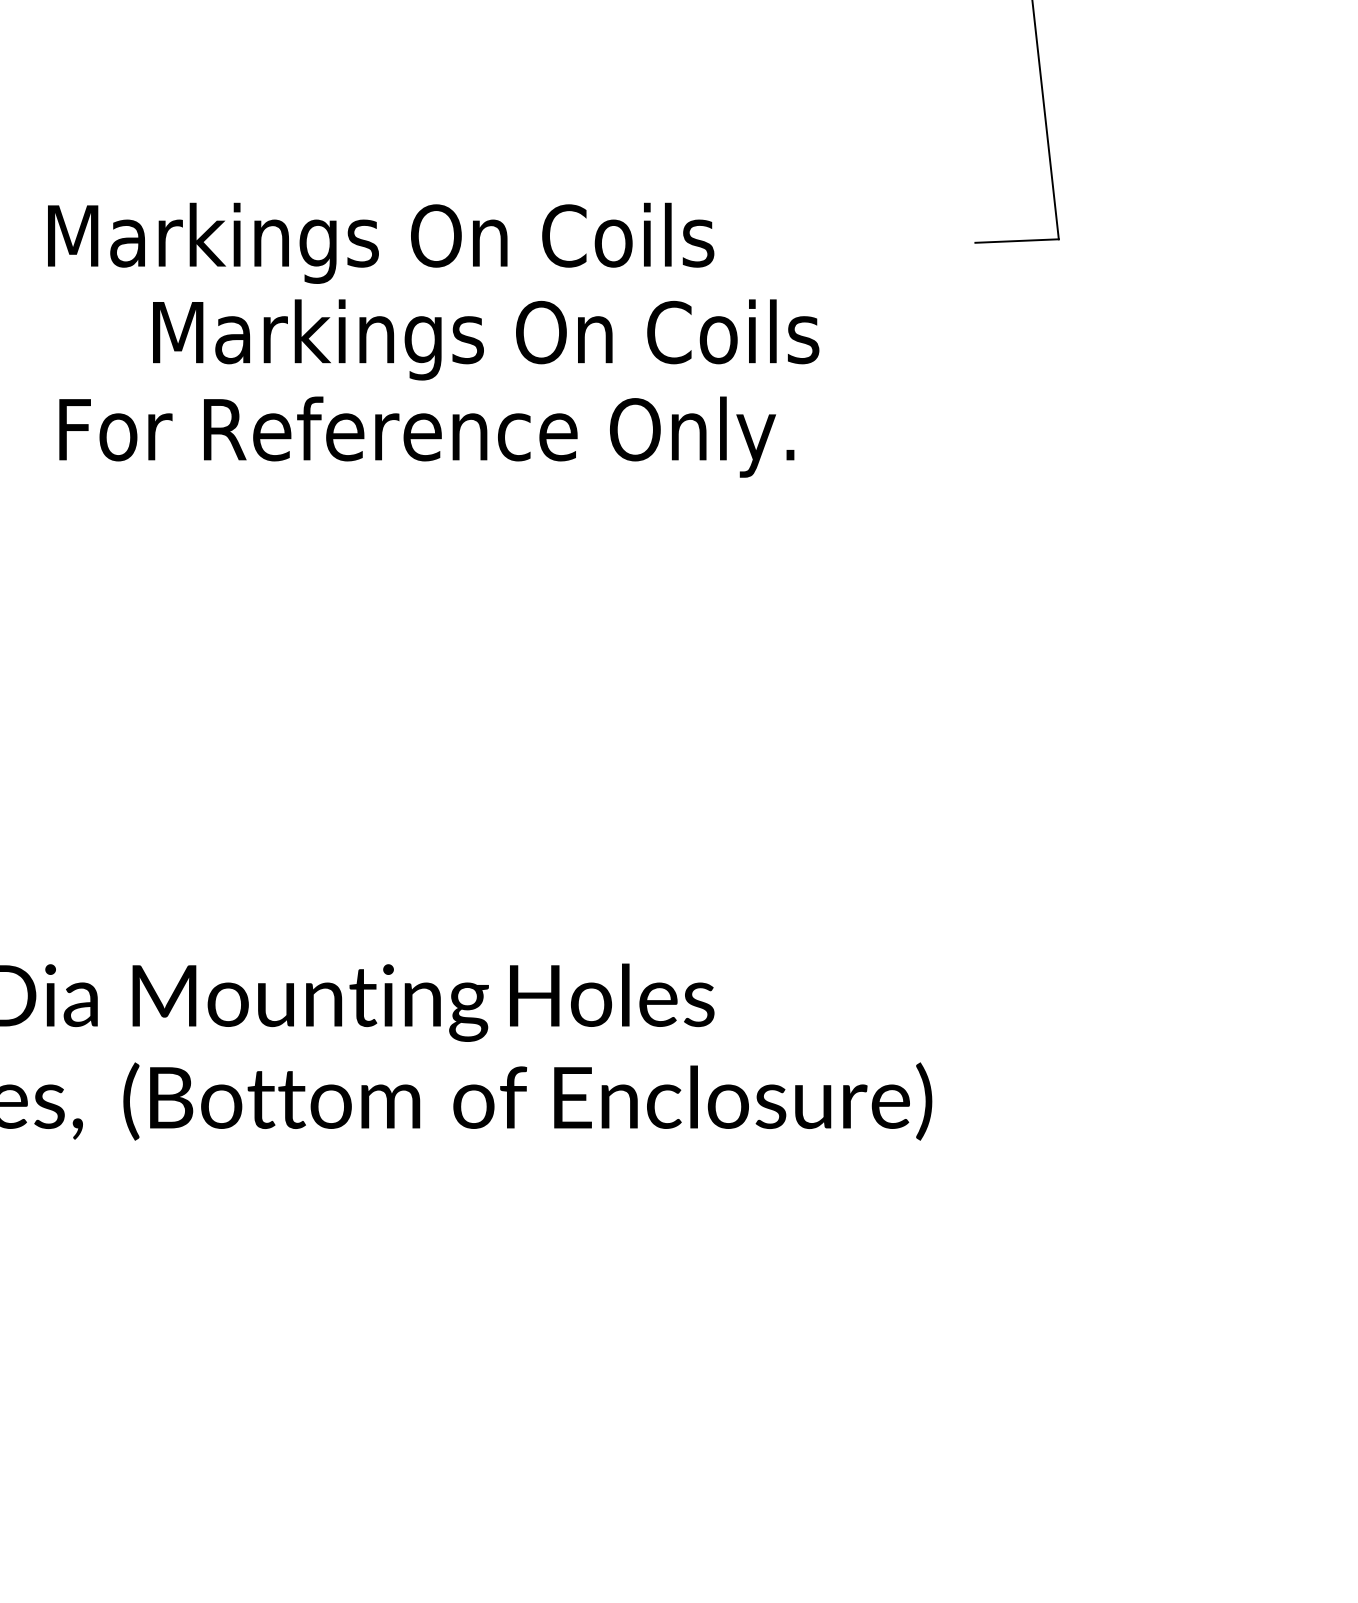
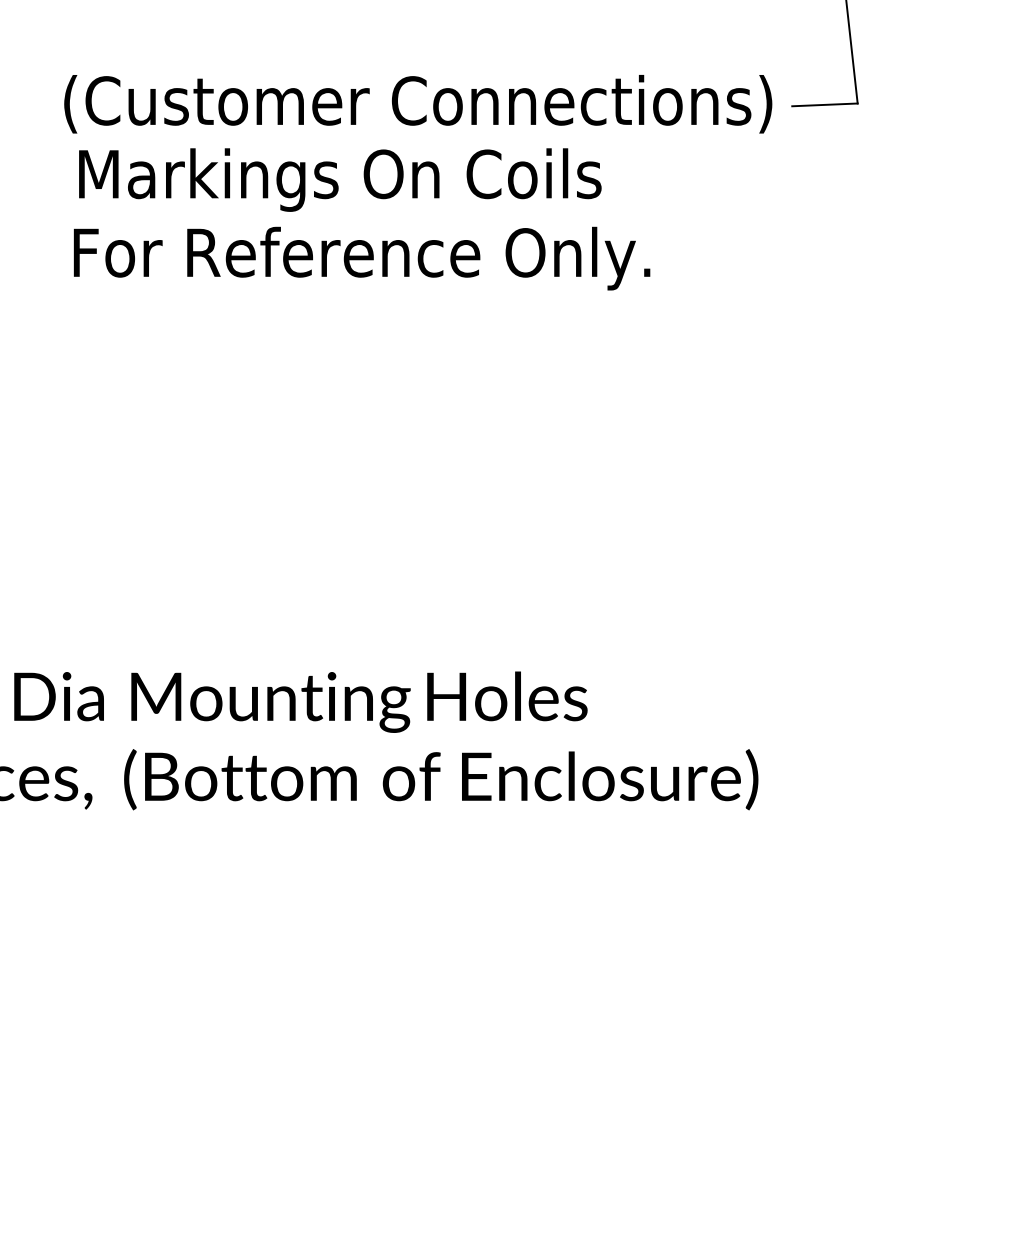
text: (498, 242) -> (418, 106), Markings On Coils -> (Customer Connections)
text: (486, 339) -> (340, 179), moved

